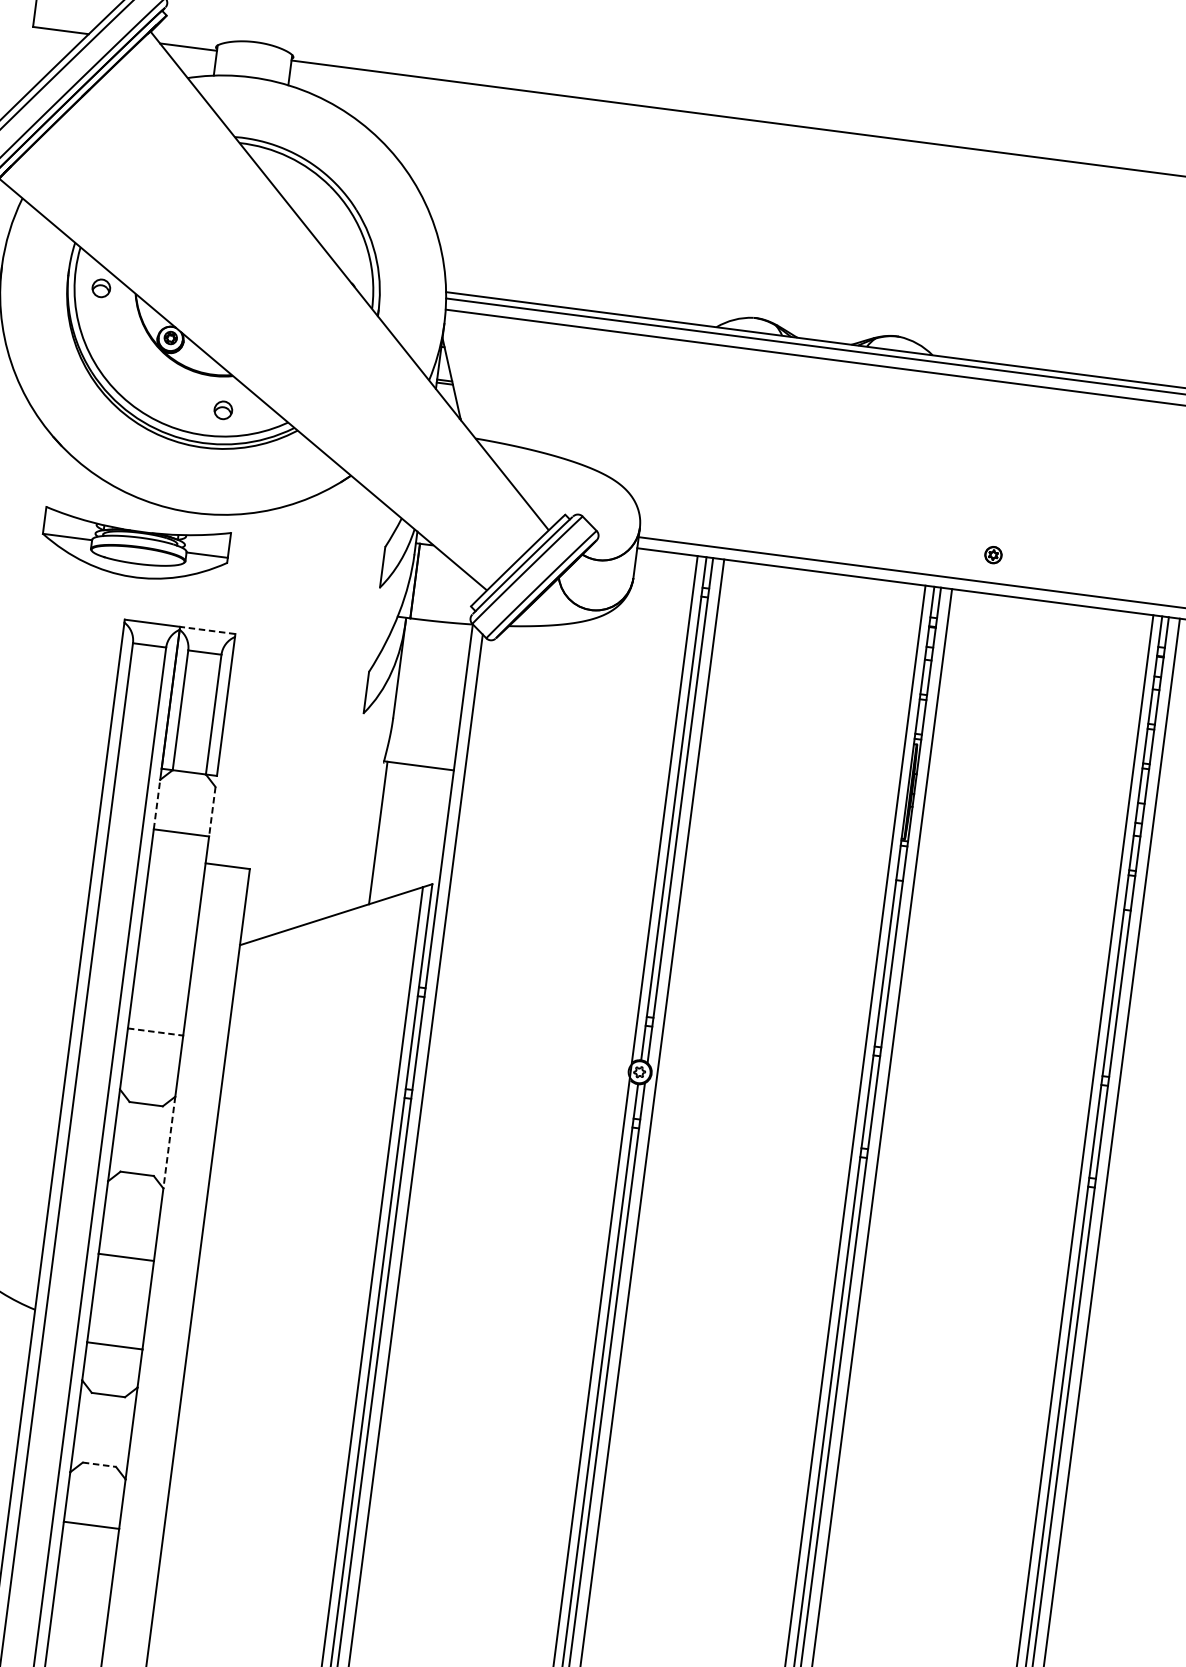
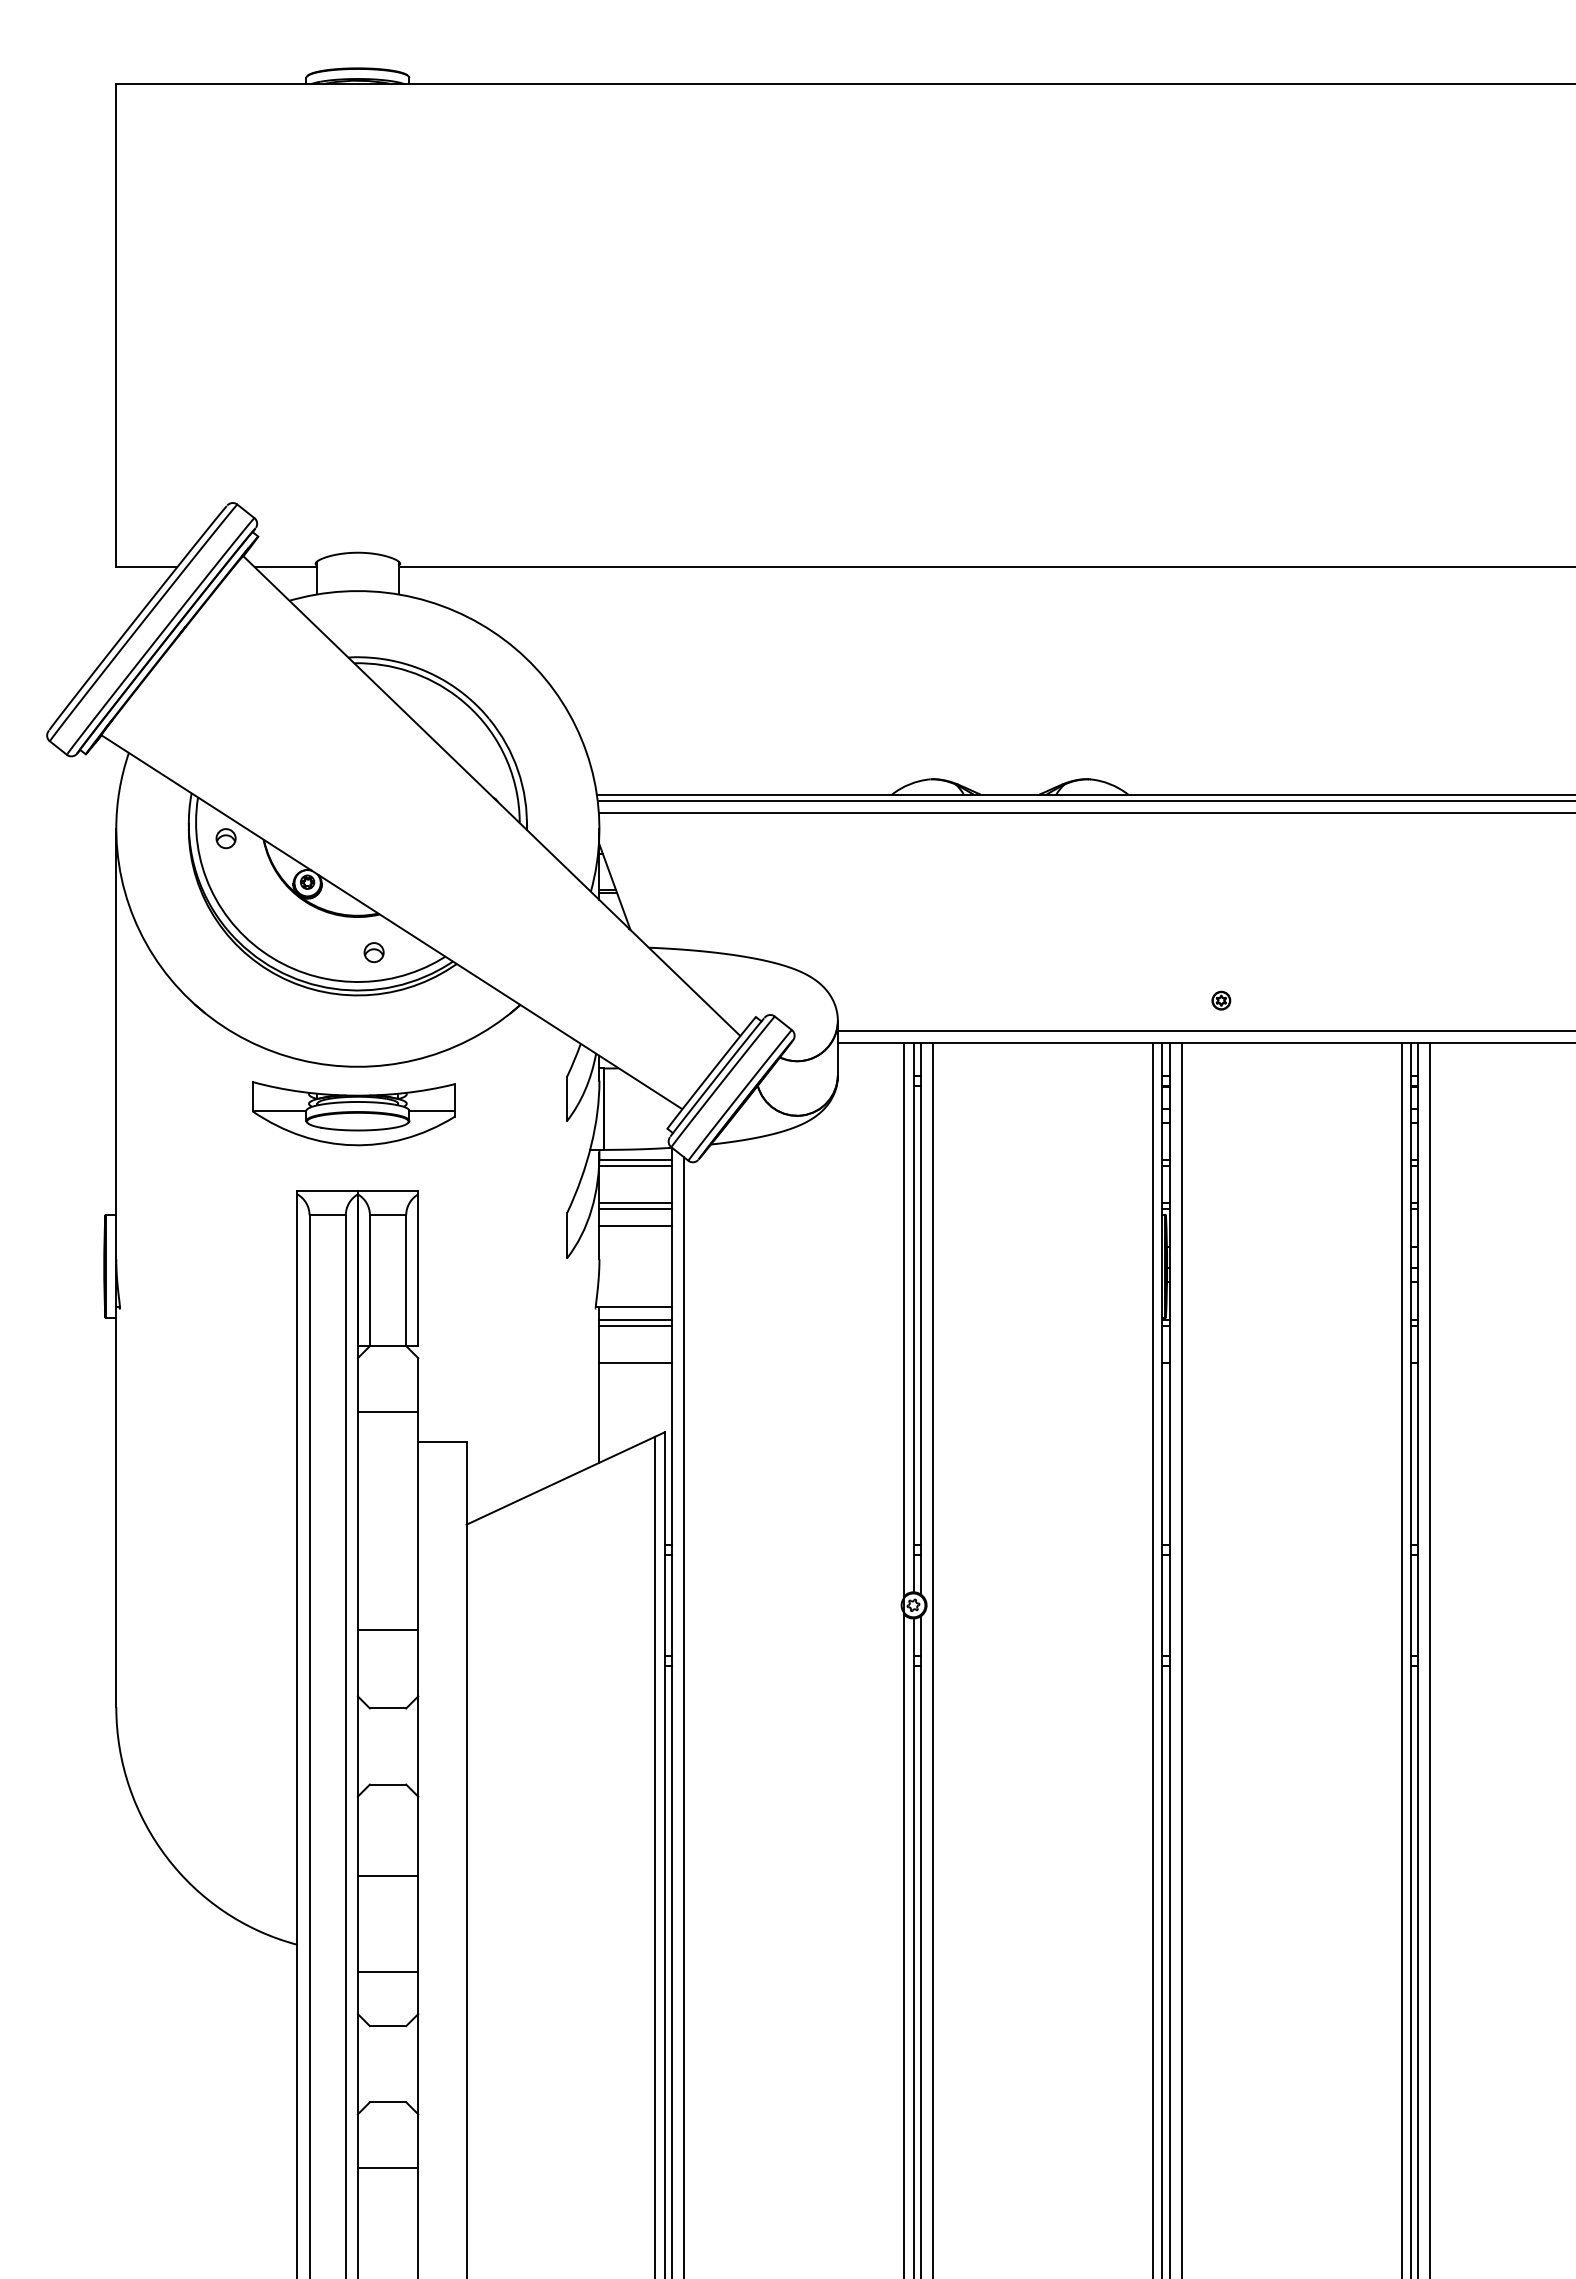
part: (135, 547) -> (353, 1113), moved
line: (207, 630) -> (387, 1191), dashed -> solid
line: (437, 631) -> (635, 1160), added
line: (437, 636) -> (635, 1165), added
line: (432, 671) -> (635, 1203), added
line: (432, 675) -> (635, 1208), added
line: (430, 691) -> (635, 1225), added
line: (418, 778) -> (635, 1320), added
line: (418, 782) -> (635, 1325), added
line: (156, 803) -> (357, 1384), dashed -> solid
line: (212, 812) -> (418, 1385), dashed -> solid
line: (413, 817) -> (635, 1363), added
line: (156, 1031) -> (388, 1629), dashed -> solid
line: (169, 1143) -> (418, 1747), dashed -> solid
line: (99, 1465) -> (388, 2102), dashed -> solid

